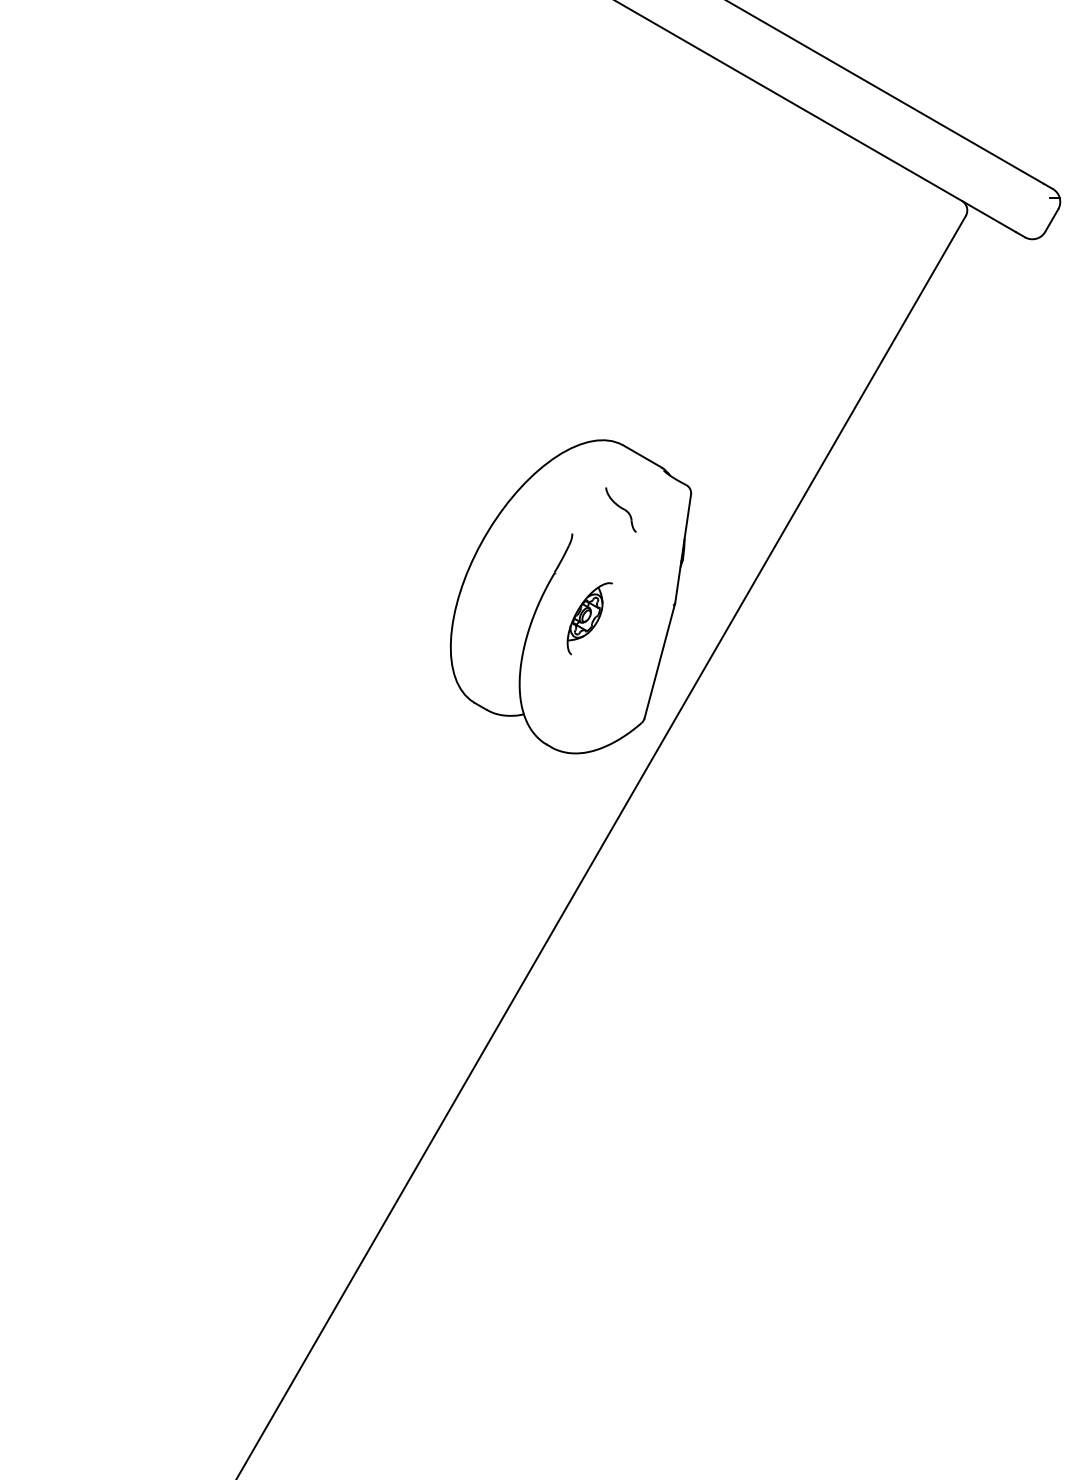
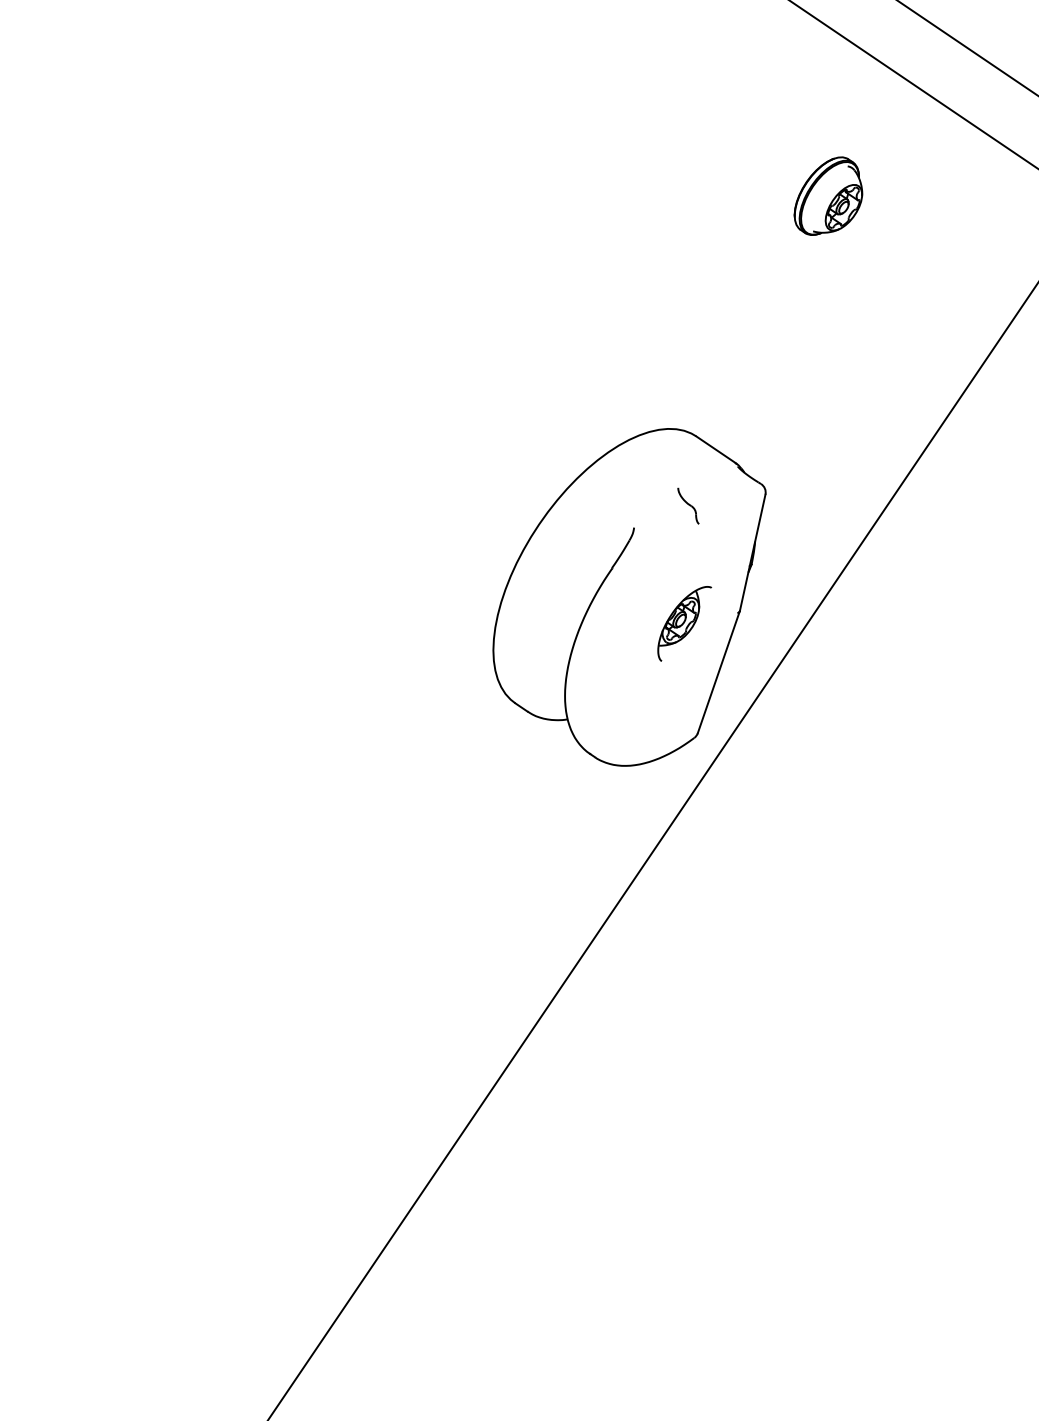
part: (729, 215) -> (828, 195), added
part: (620, 510) -> (687, 506), size x0.71
part: (589, 618) -> (683, 623), moved

